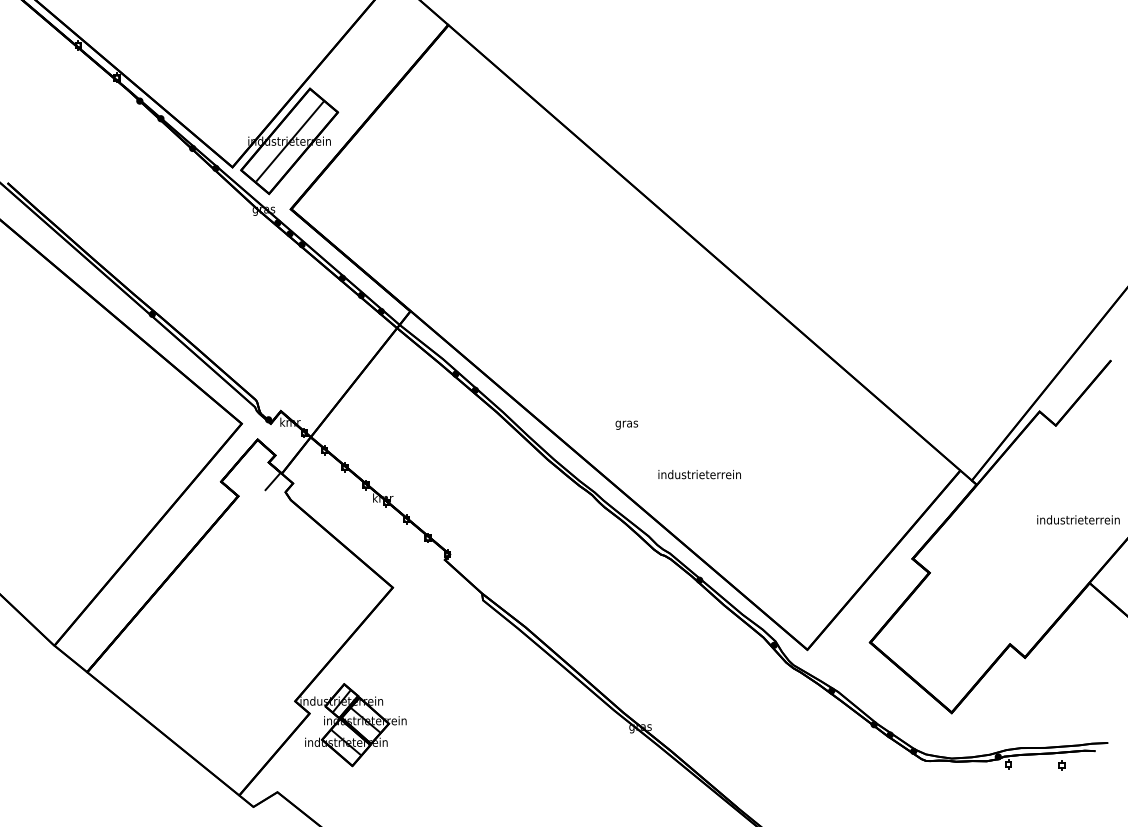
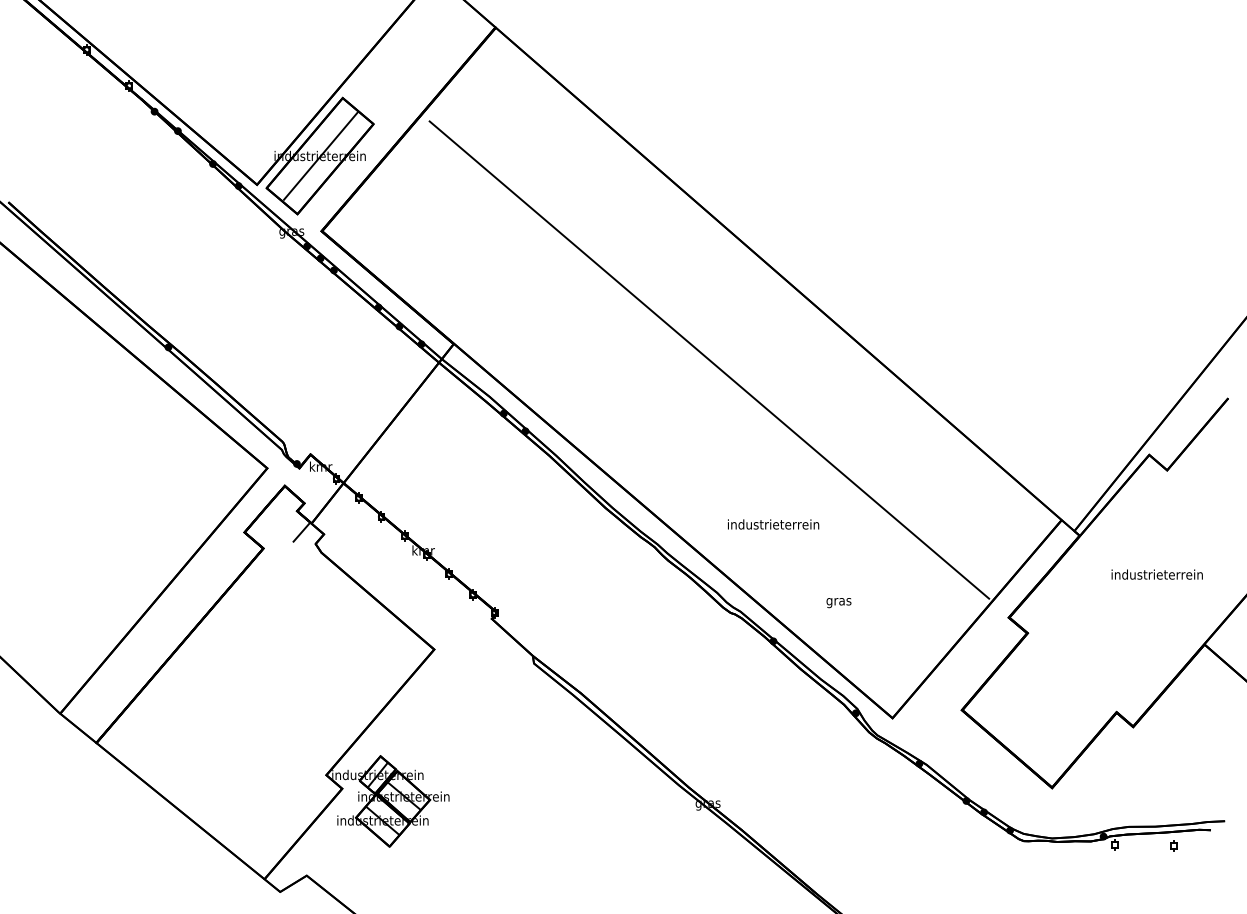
line: (641, 325) -> (709, 359), added
text: (626, 425) -> (838, 603), moved
text: (1077, 519) -> (1156, 574), moved

